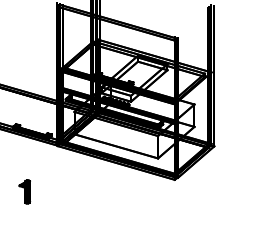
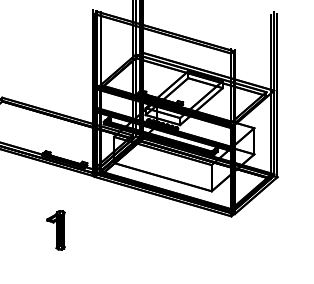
part: (24, 191) -> (55, 230), size x1.43

